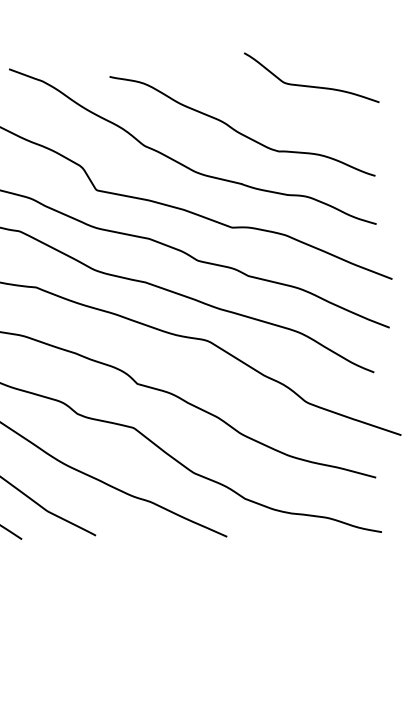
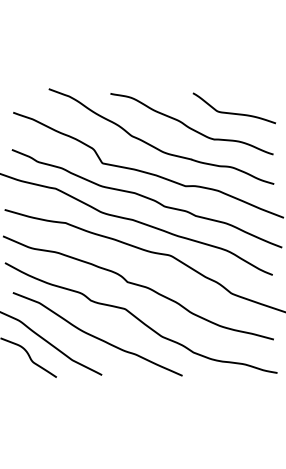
curve: (310, 84) -> (233, 112), moved

